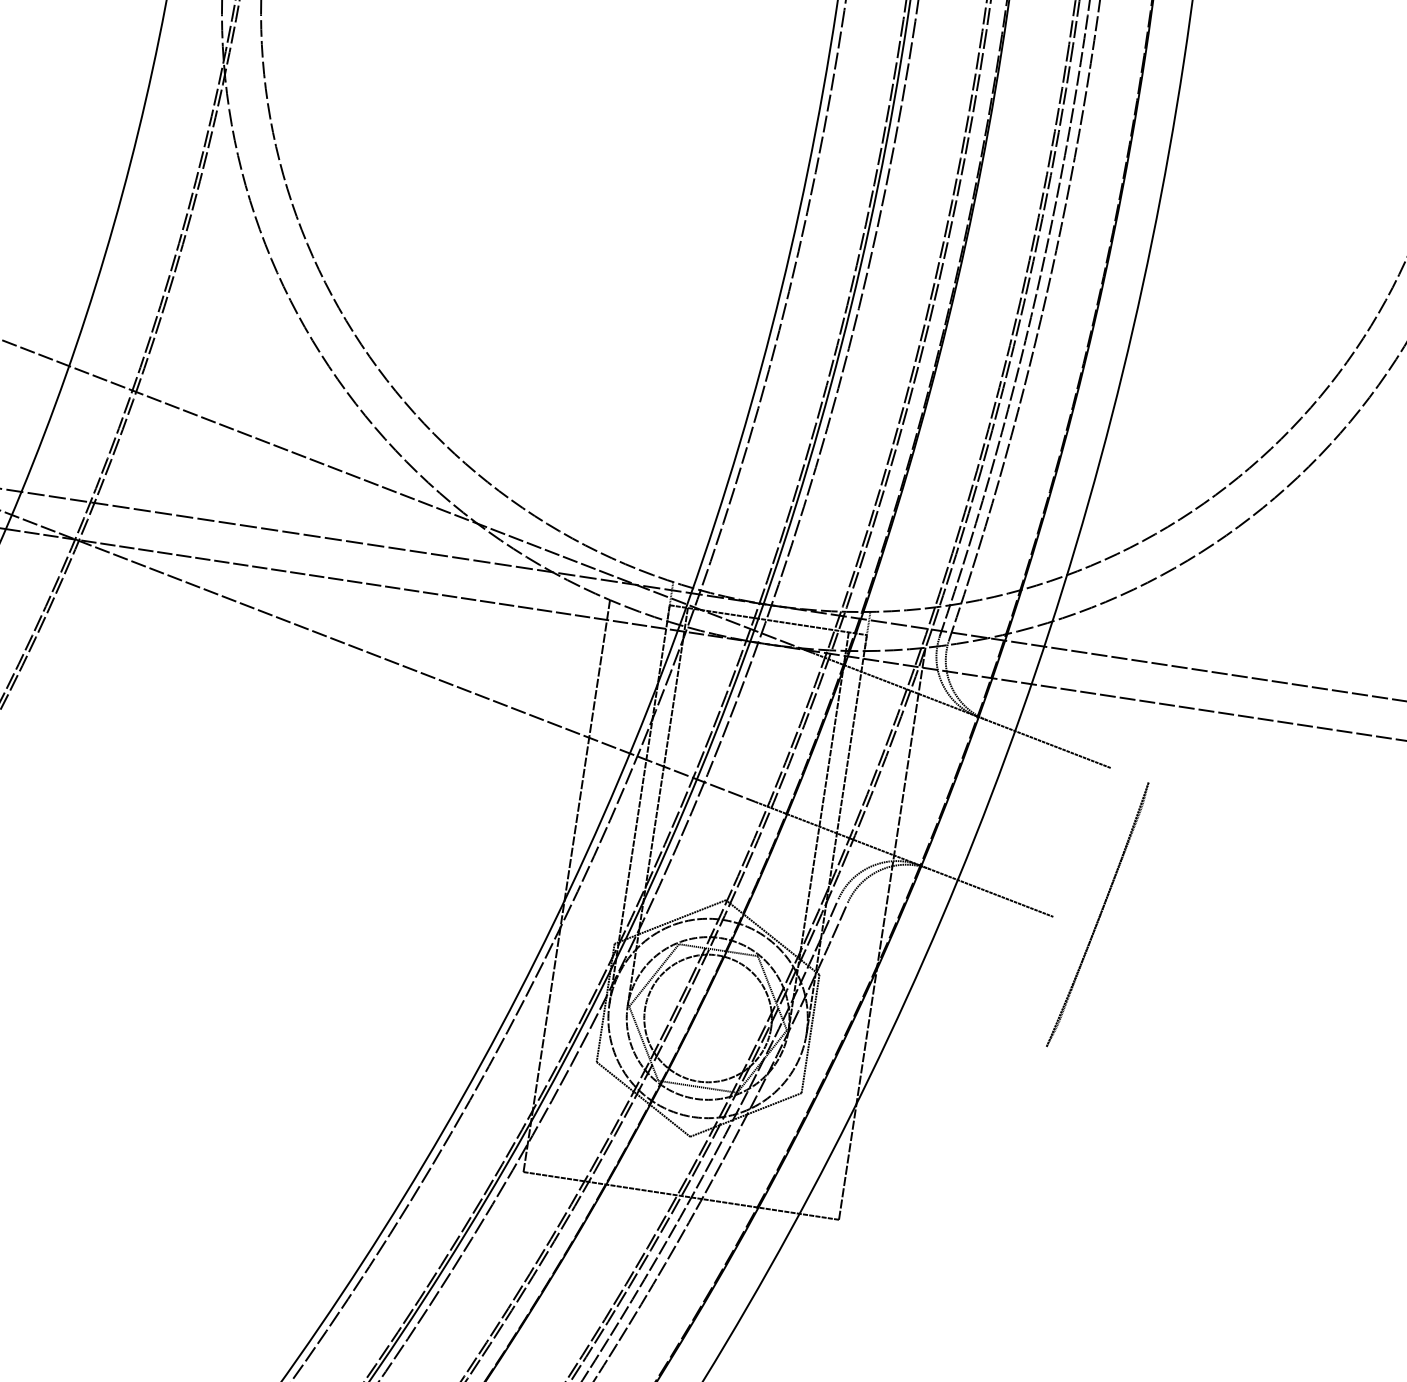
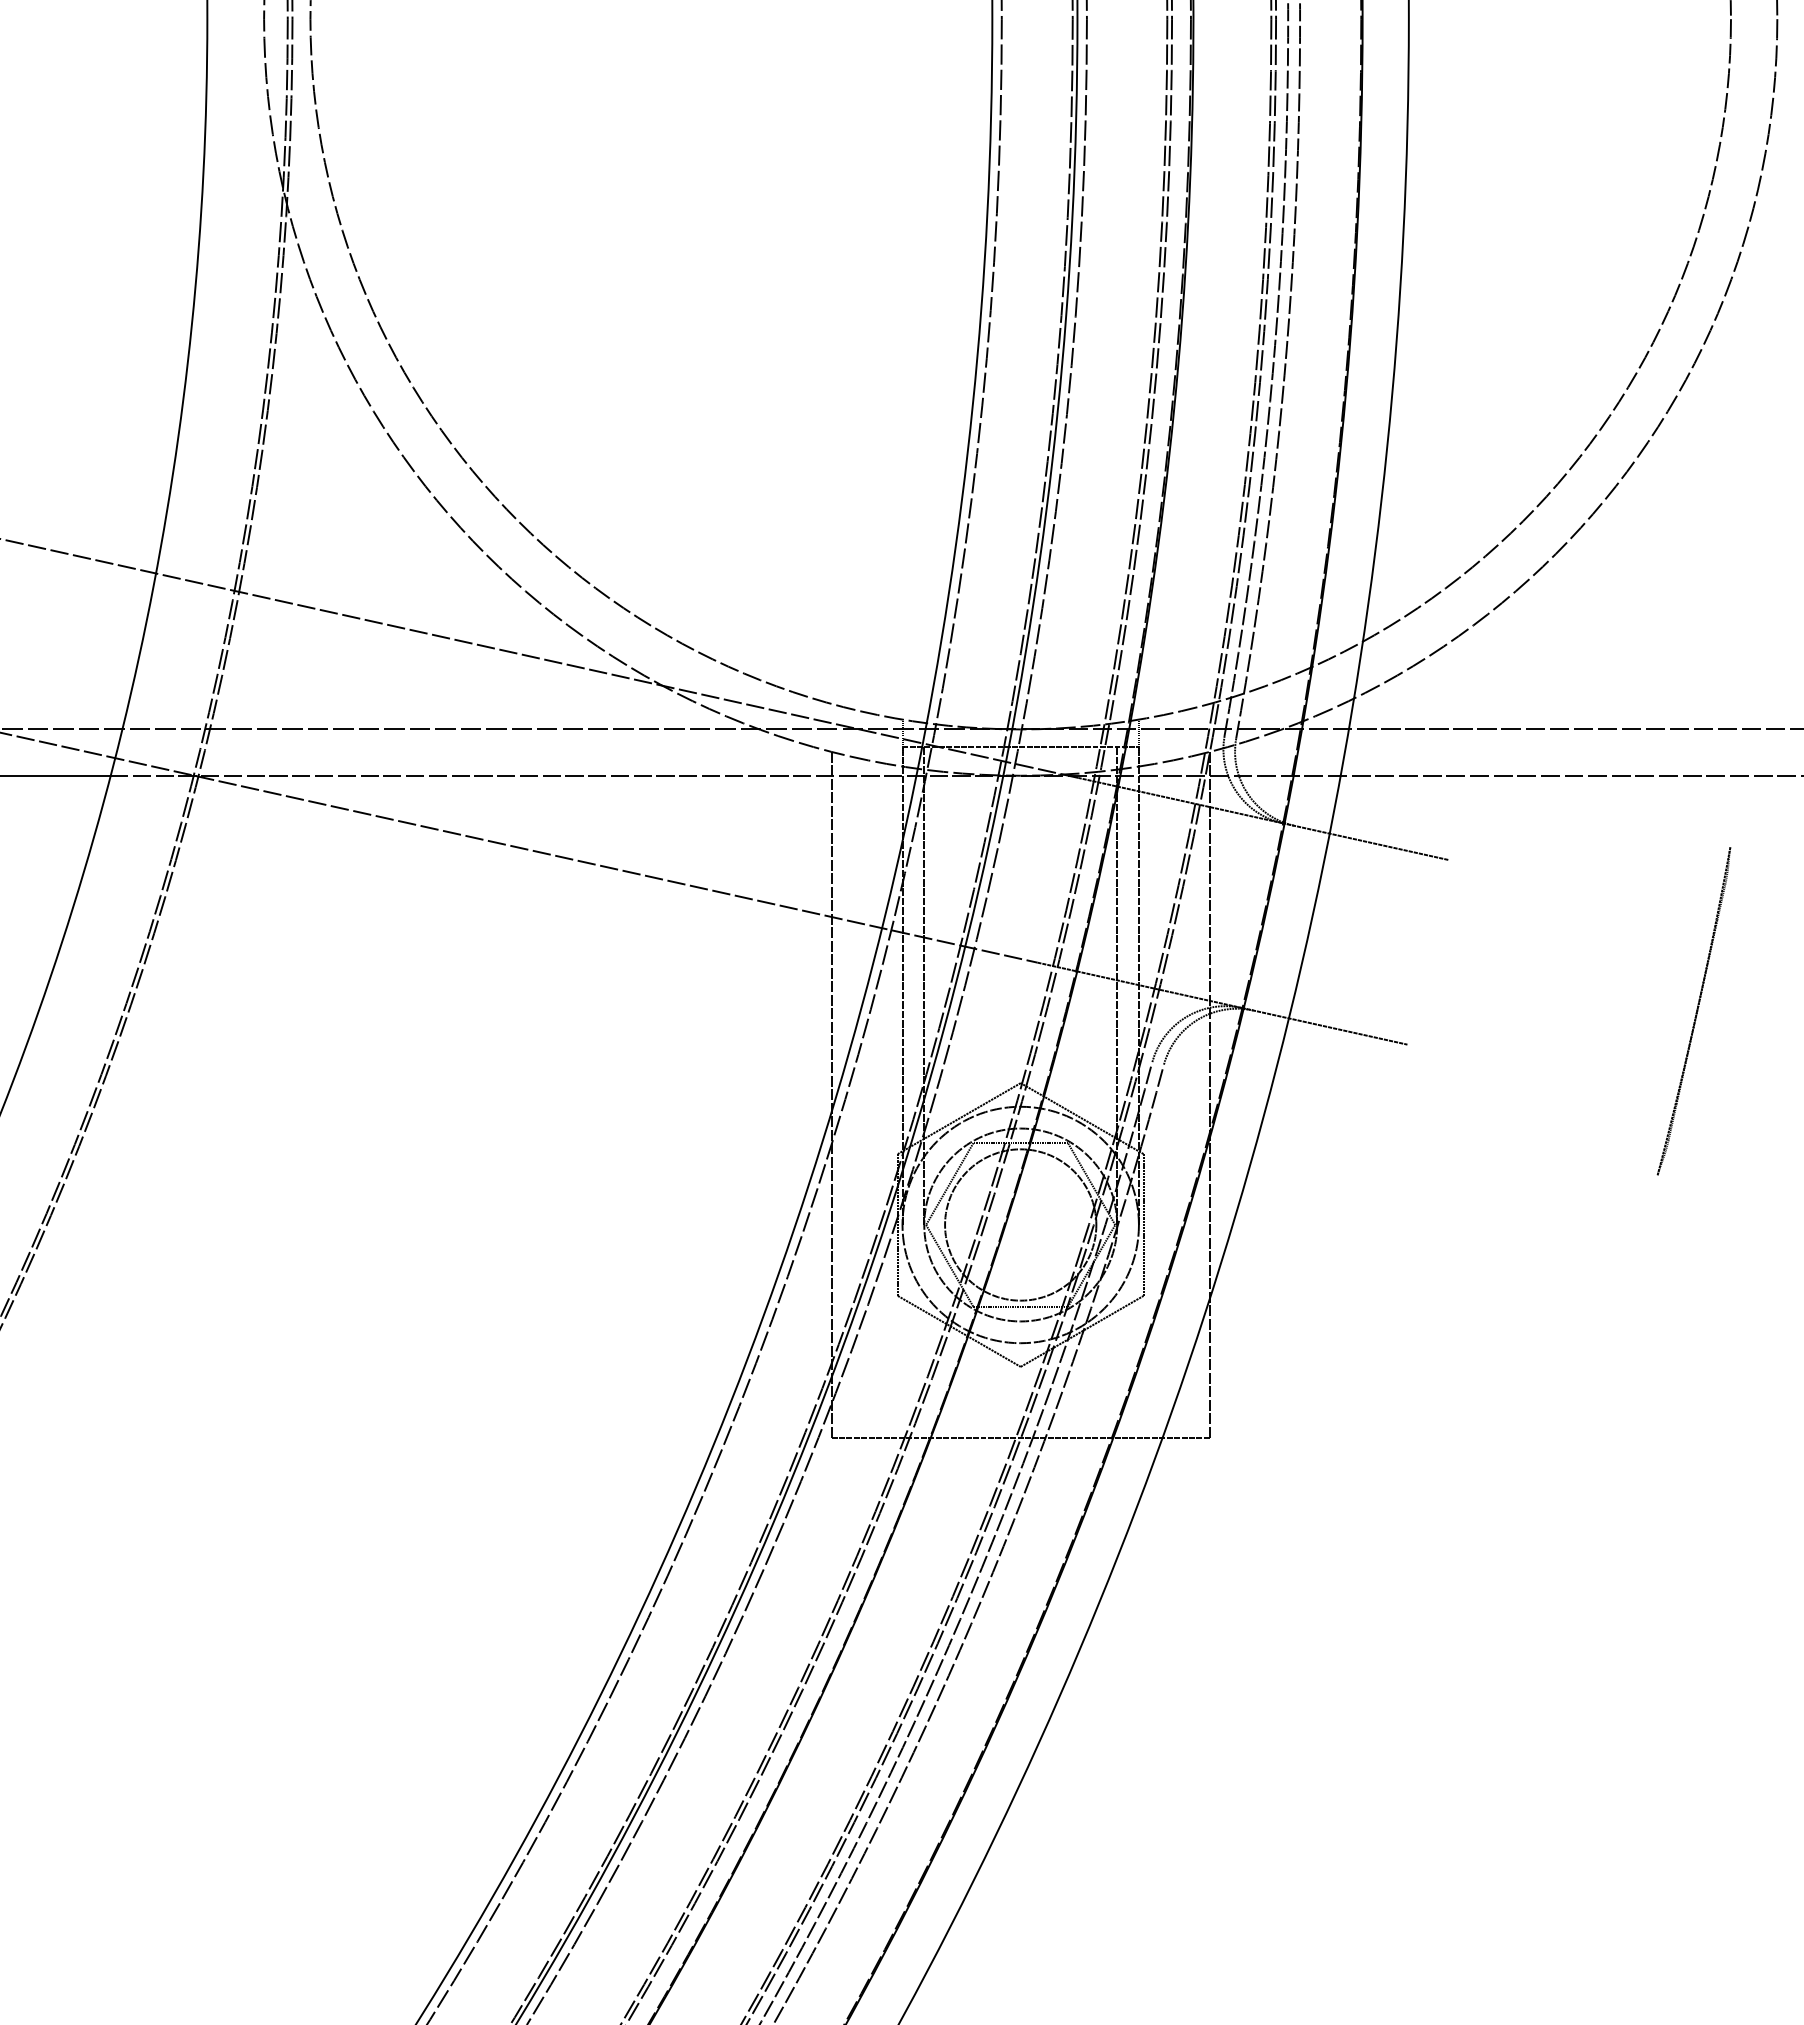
part: (1097, 914) -> (1693, 1011), moved

